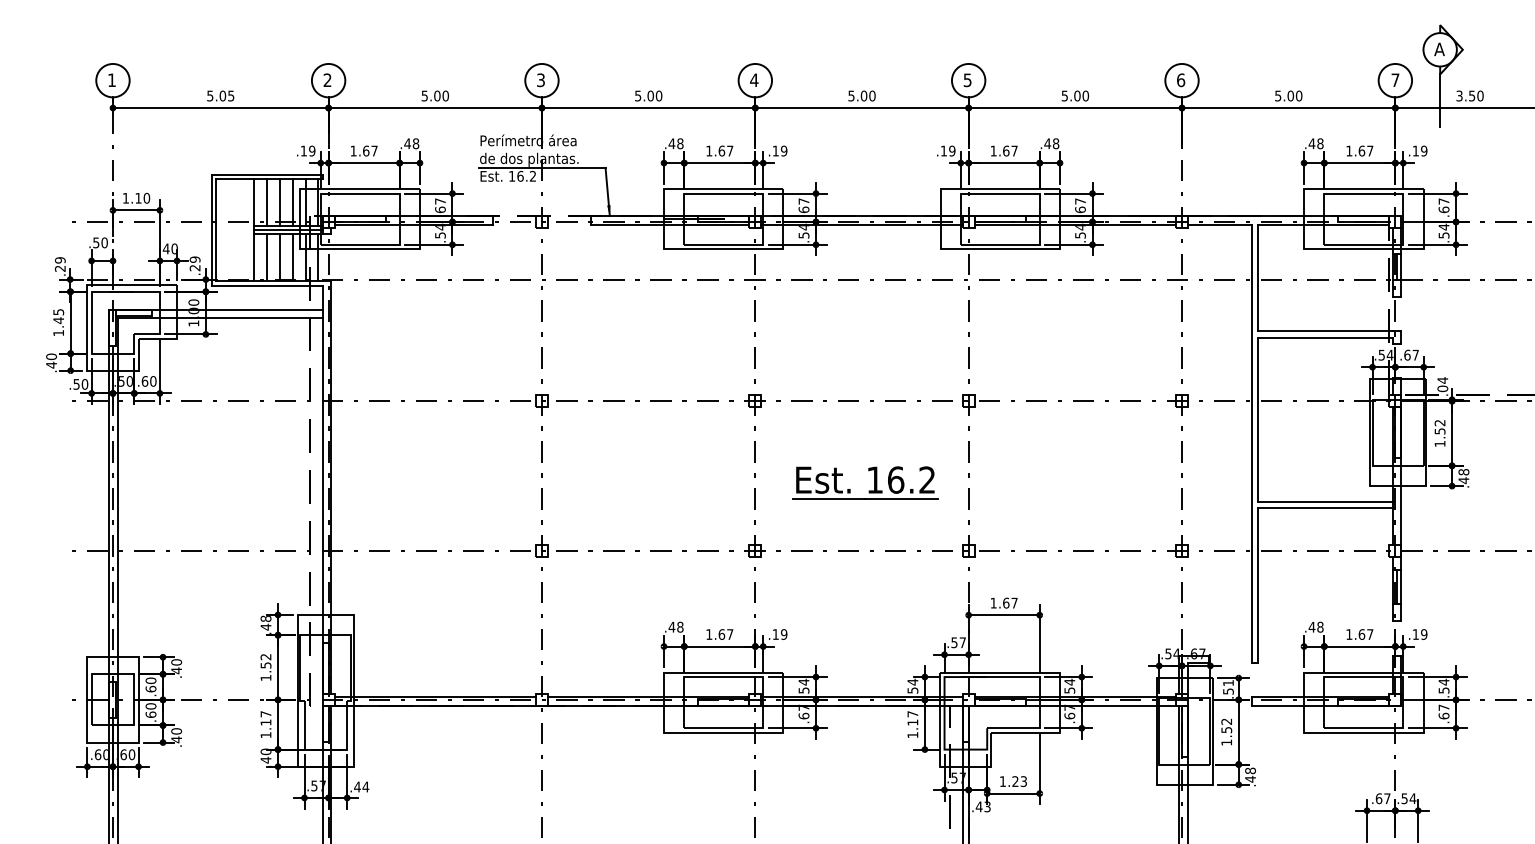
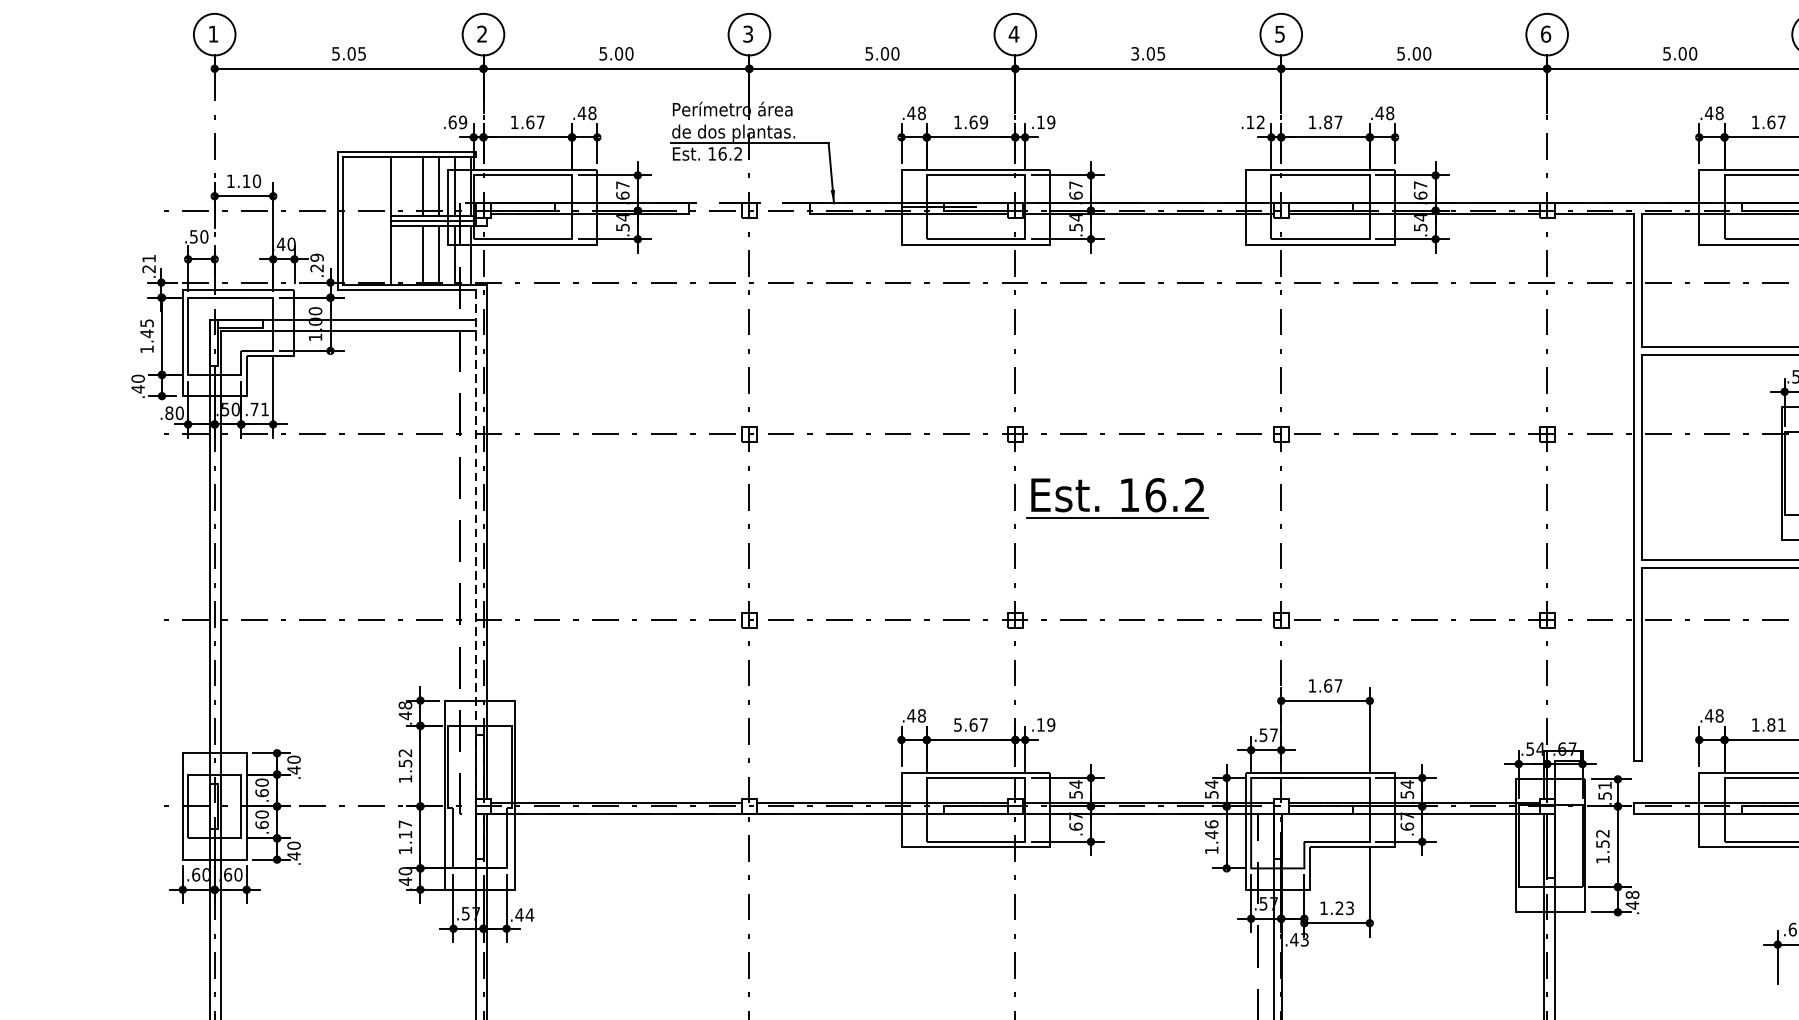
text: (861, 95) -> (1147, 53), 5.00 -> 3.05
text: (303, 150) -> (452, 121), .19 -> .69
text: (730, 150) -> (984, 121), 1.67 -> 1.69
text: (952, 150) -> (1261, 121), .19 -> .12
text: (1006, 150) -> (1328, 121), 1.67 -> 1.87
line: (267, 201) -> (407, 185), removed
line: (267, 257) -> (407, 255), removed
text: (59, 260) -> (148, 258), .29 -> .21
text: (148, 381) -> (258, 409), .60 -> .71
text: (76, 384) -> (169, 413), .50 -> .80
line: (322, 490) -> (475, 545), solid -> dashed
part: (868, 490) -> (1121, 508), moved
text: (709, 634) -> (958, 724), 1.67 -> 5.67
text: (1365, 634) -> (1775, 724), 1.67 -> 1.81
text: (912, 718) -> (1211, 829), 1.17 -> 1.46

